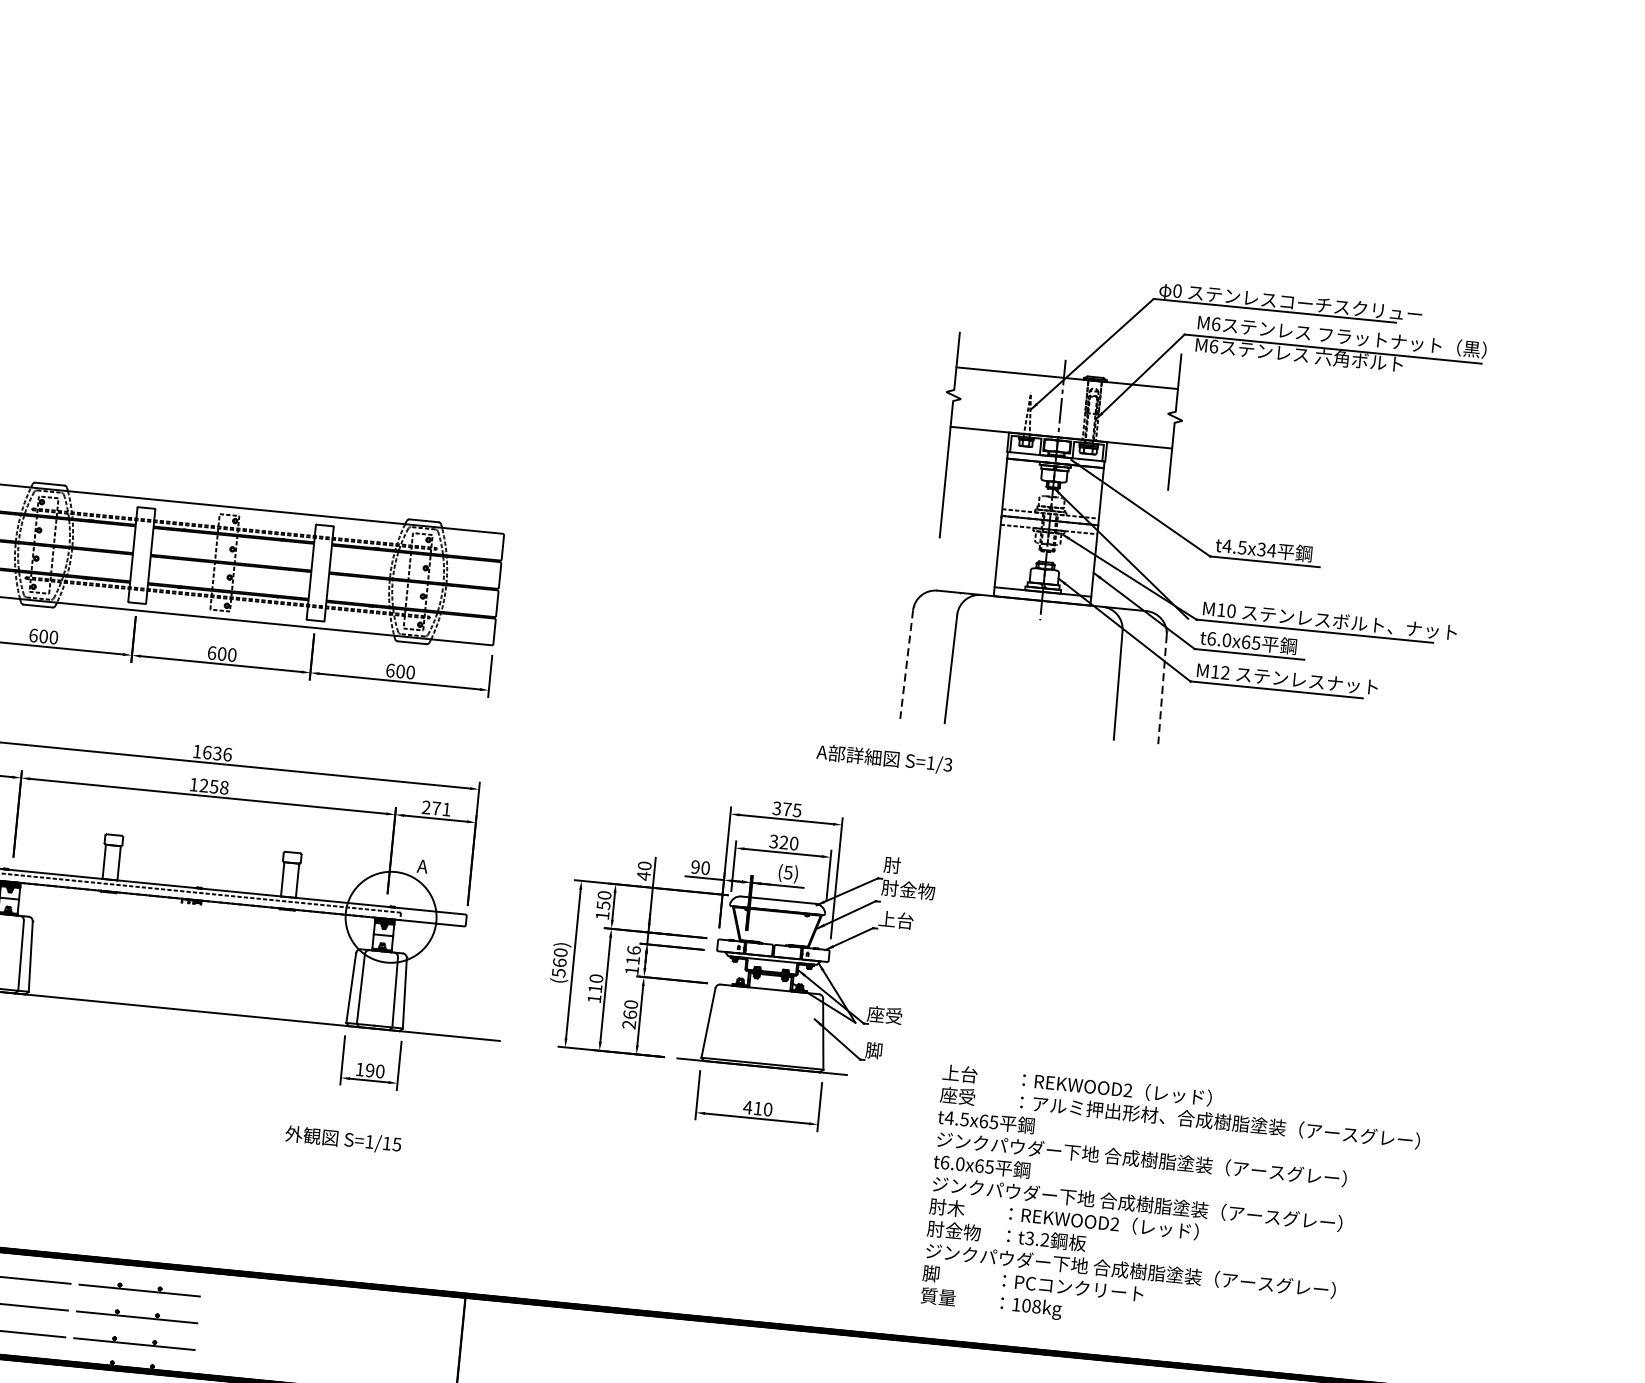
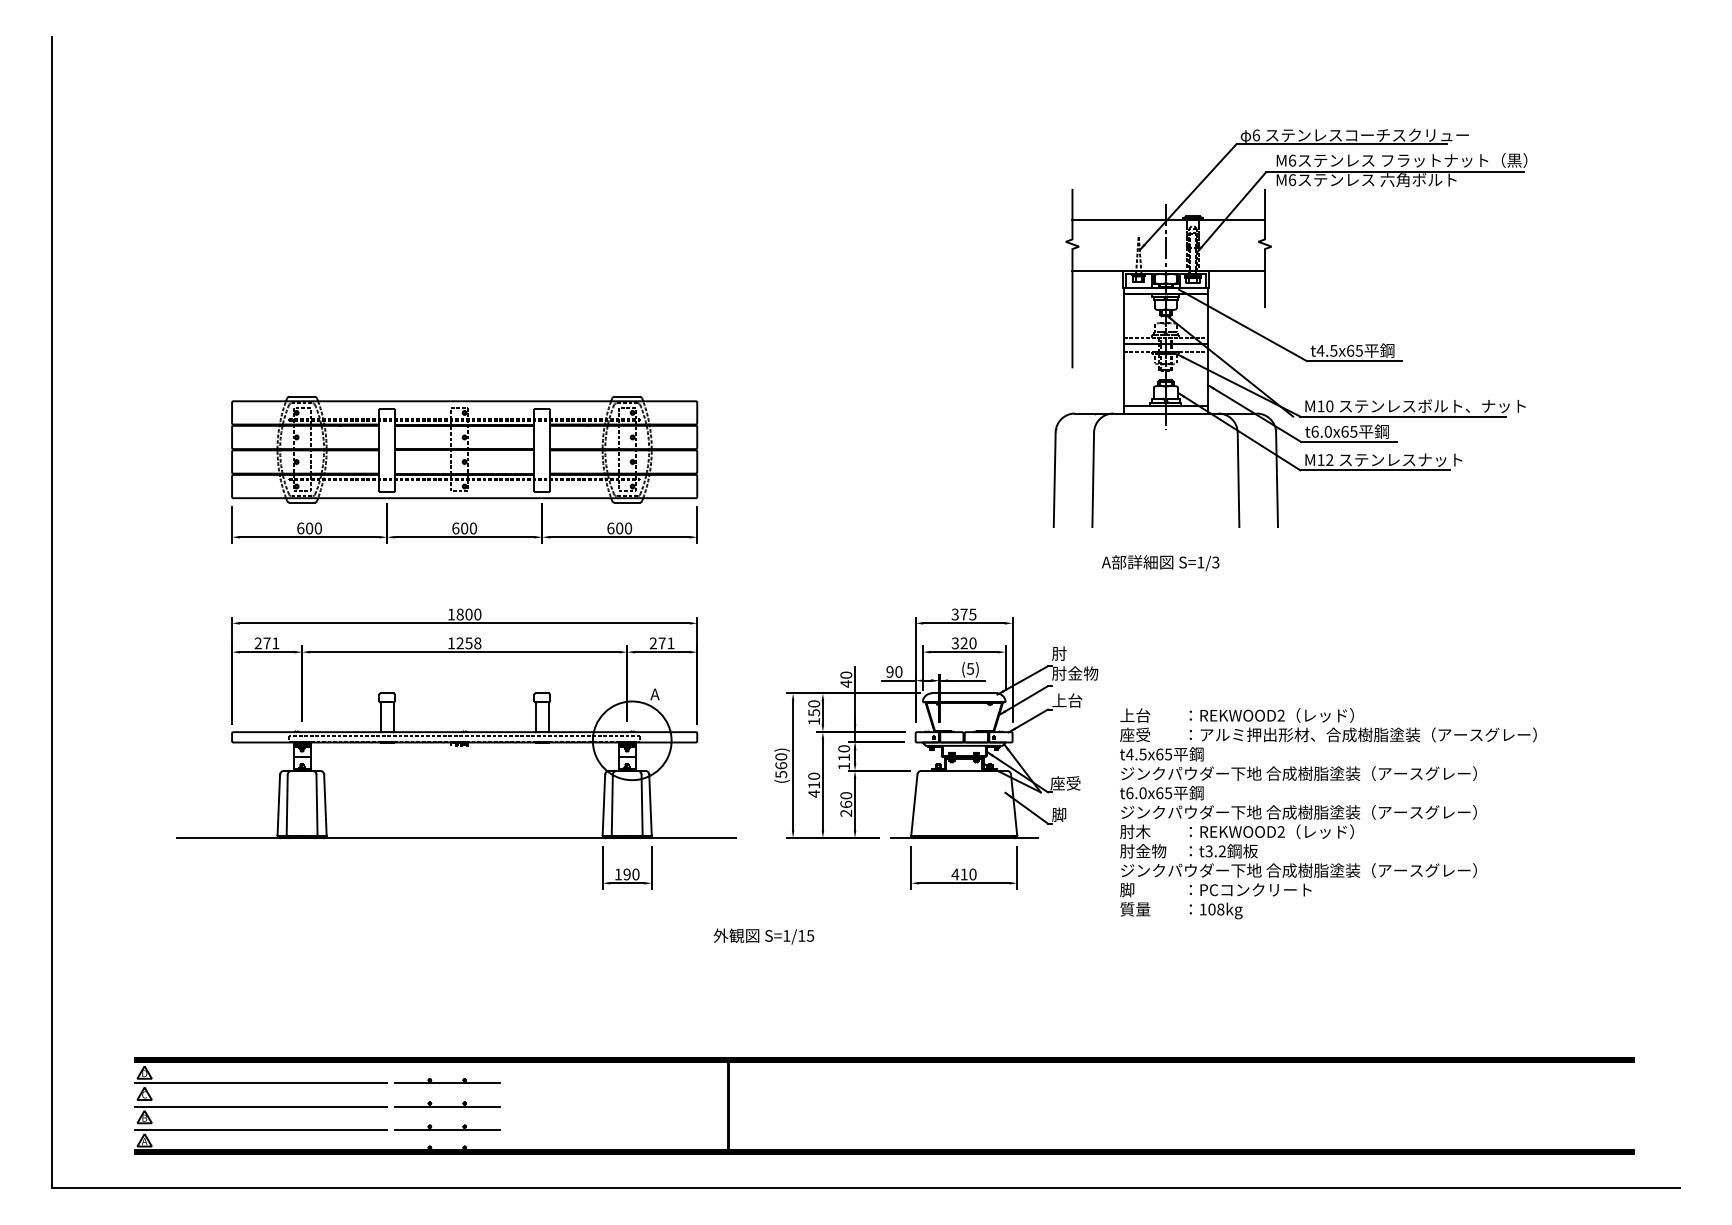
text: (1177, 291) -> (1256, 135), 0 -> 6
text: (1266, 549) -> (1354, 350), t4.5x34 -> t4.5x65
line: (906, 665) -> (1054, 480), dashed -> solid
line: (1162, 690) -> (1277, 480), dashed -> solid
text: (216, 753) -> (468, 614), 1636 -> 1800
text: (884, 758) -> (1160, 562), moved
text: (633, 949) -> (843, 748), 116 -> 110
text: (593, 998) -> (813, 793), 110 -> 410
text: (342, 1139) -> (763, 936), moved
text: (1171, 1208) -> (1328, 813), moved

